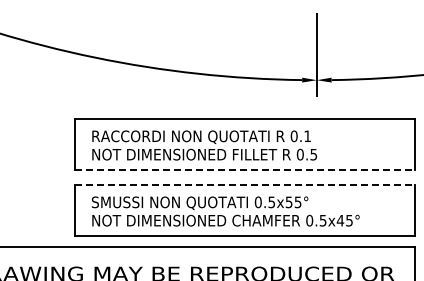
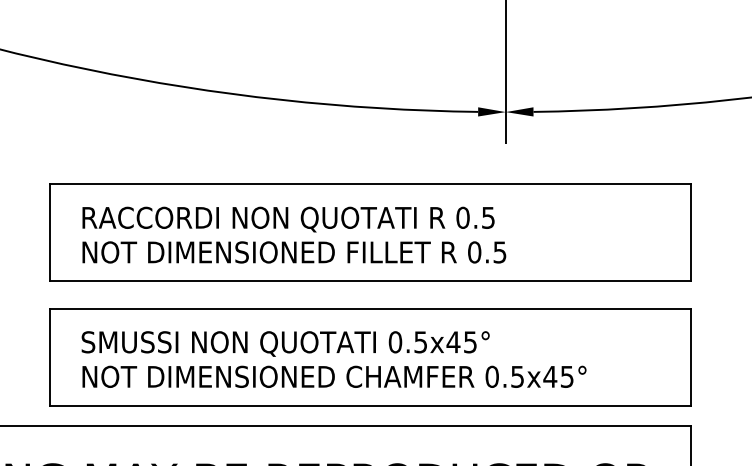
text: (307, 136) -> (488, 218), 0.1 -> 0.5
line: (245, 169) -> (371, 280), dashed -> solid
line: (245, 184) -> (371, 308), dashed -> solid
text: (288, 202) -> (452, 342), 0.5x55° -> 0.5x45°

